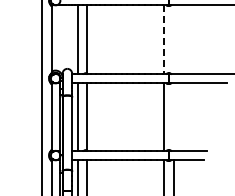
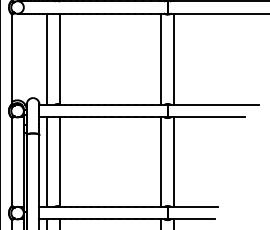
line: (173, 39) -> (173, 59), added
line: (164, 40) -> (161, 60), dashed -> solid
line: (173, 116) -> (173, 161), added

